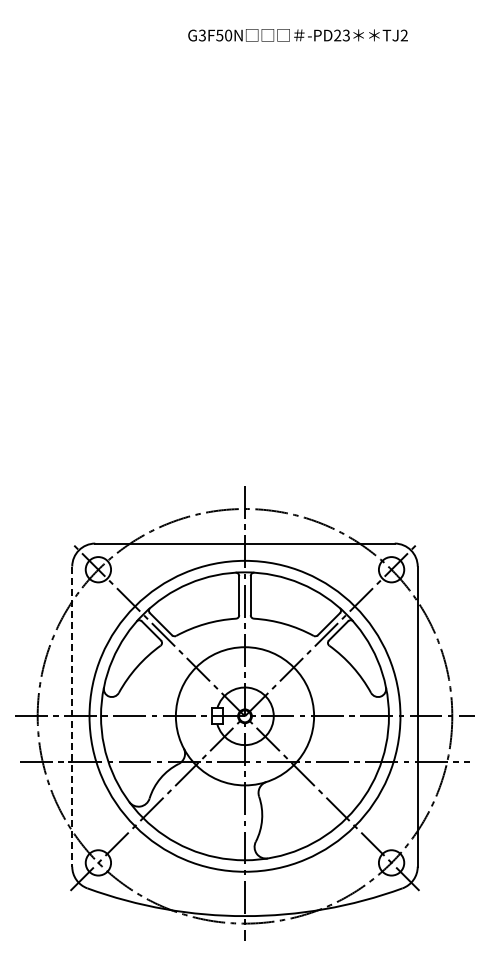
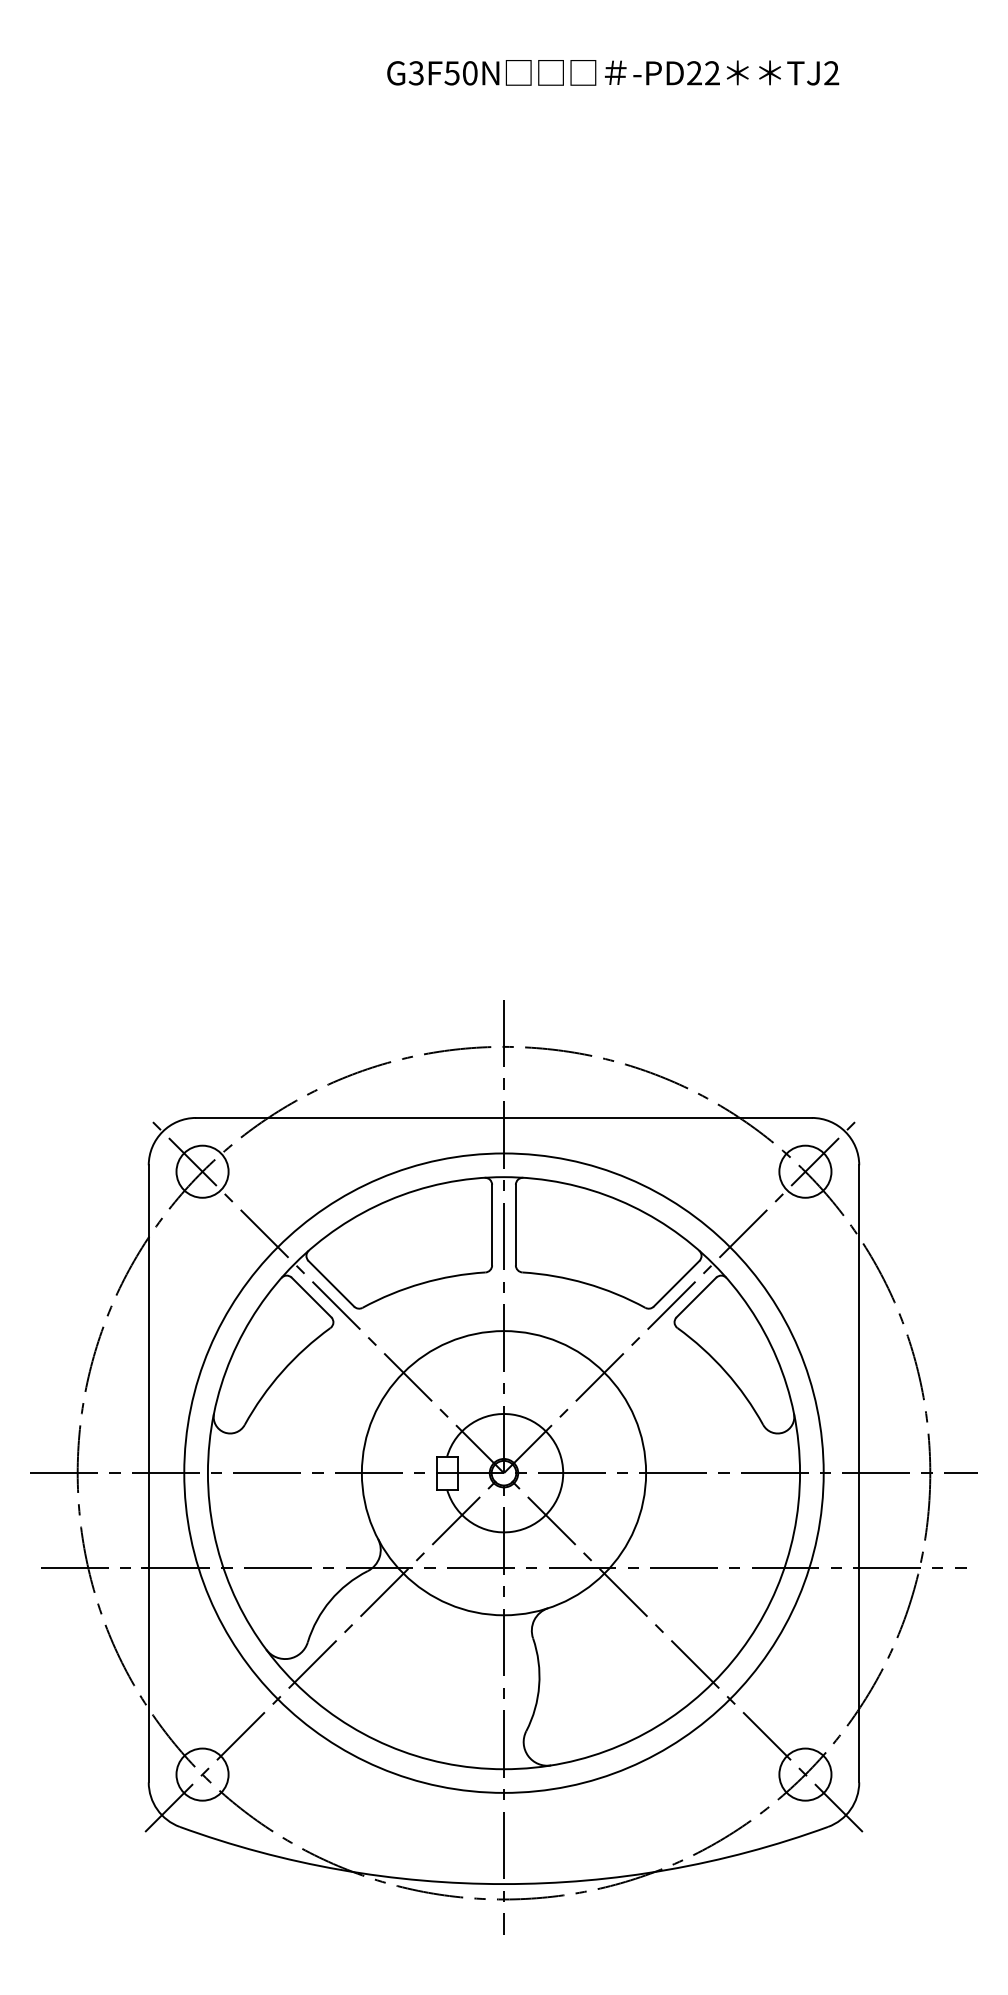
text: (345, 35) -> (710, 73), -PD23 -> -PD22
line: (72, 717) -> (149, 1475), dashed -> solid

